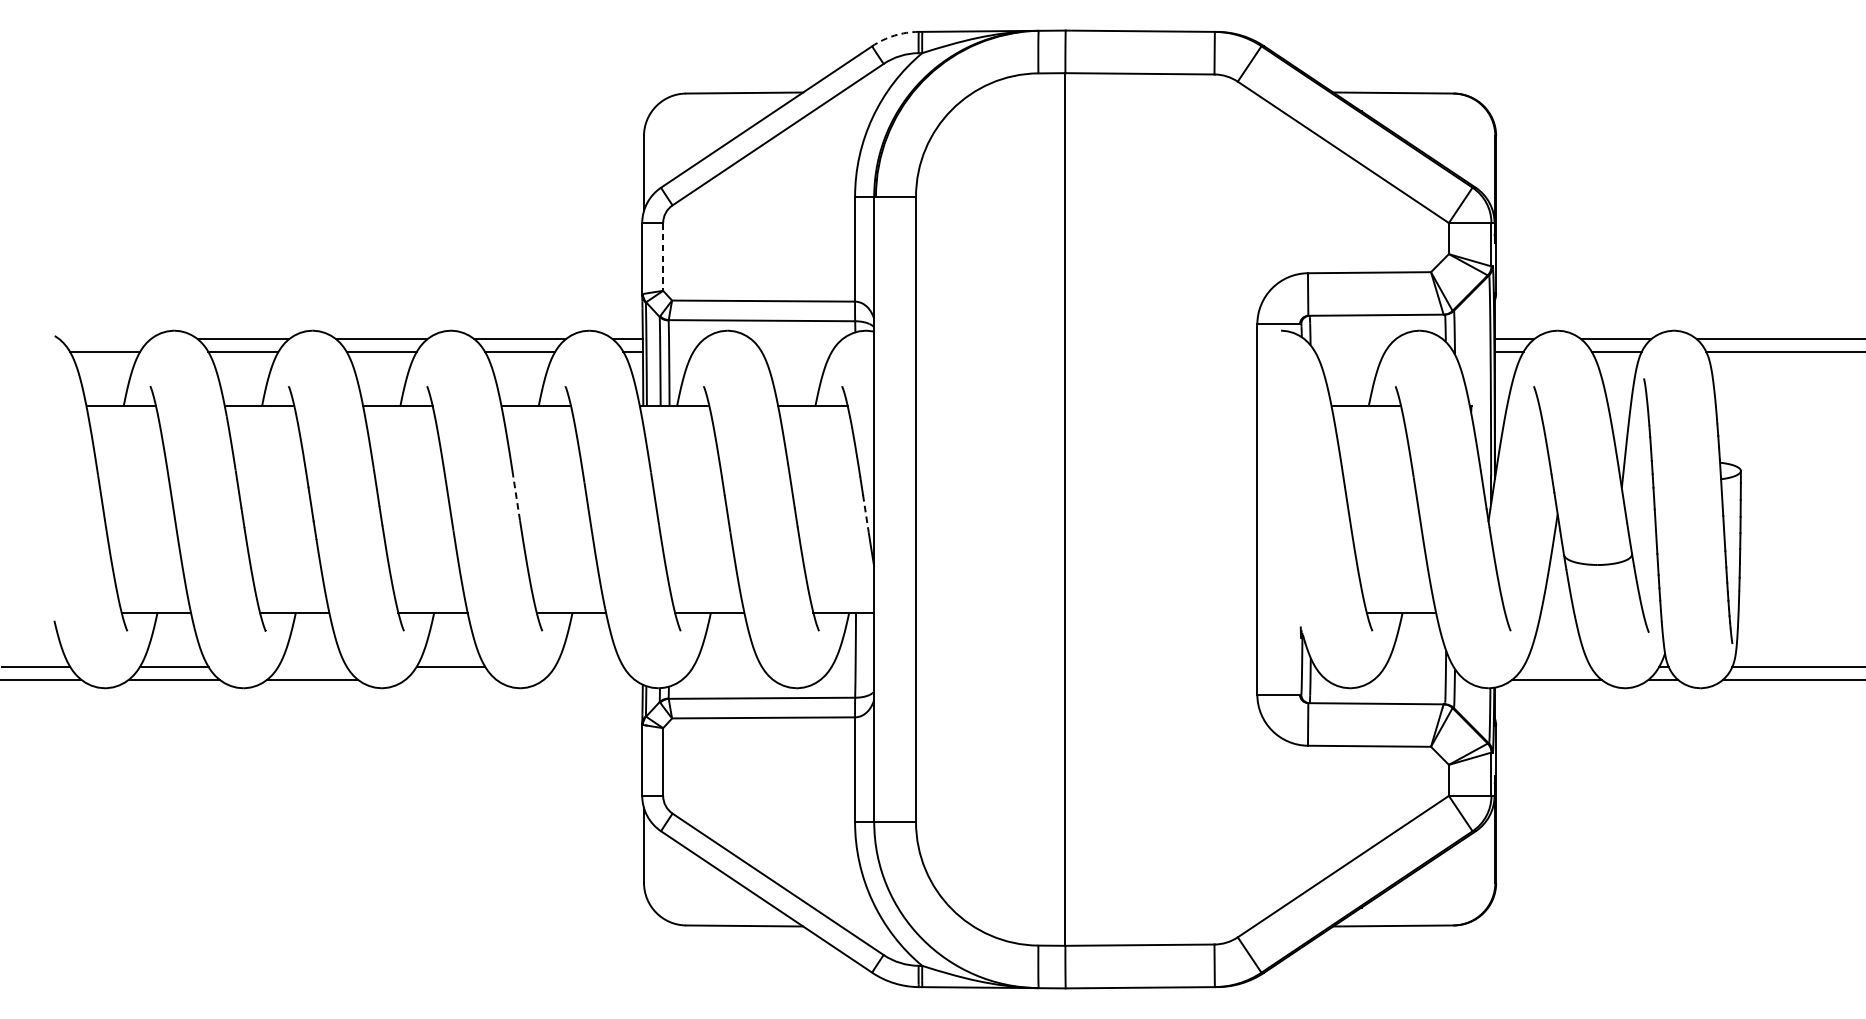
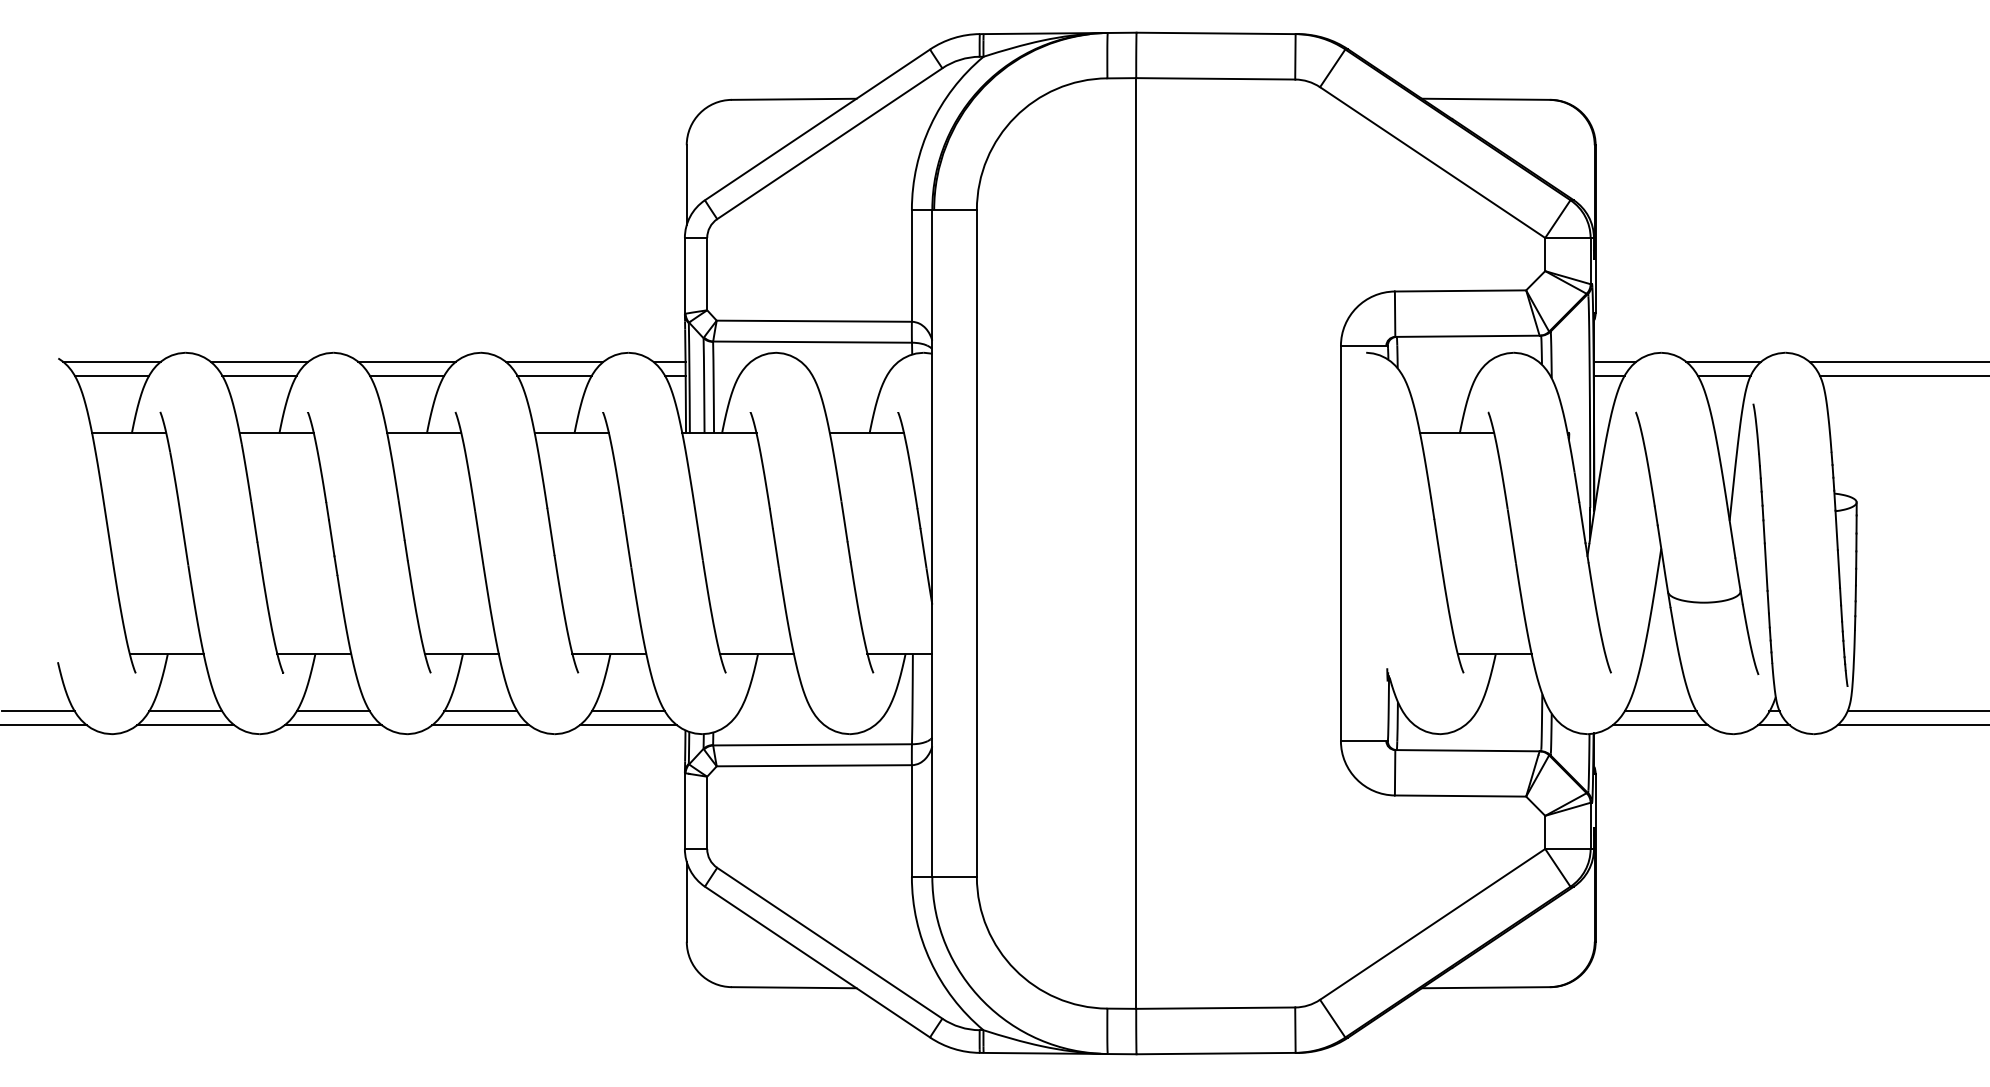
arc: (894, 36) -> (953, 38), dashed -> solid
line: (663, 257) -> (707, 274), dashed -> solid
line: (104, 338) -> (111, 361), added
line: (516, 498) -> (550, 531), dashed -> solid
line: (865, 513) -> (923, 547), dashed -> solid
line: (311, 667) -> (332, 711), added
line: (589, 667) -> (628, 711), added
line: (1556, 667) -> (1660, 711), added
line: (450, 680) -> (480, 725), added
line: (589, 680) -> (628, 725), added

